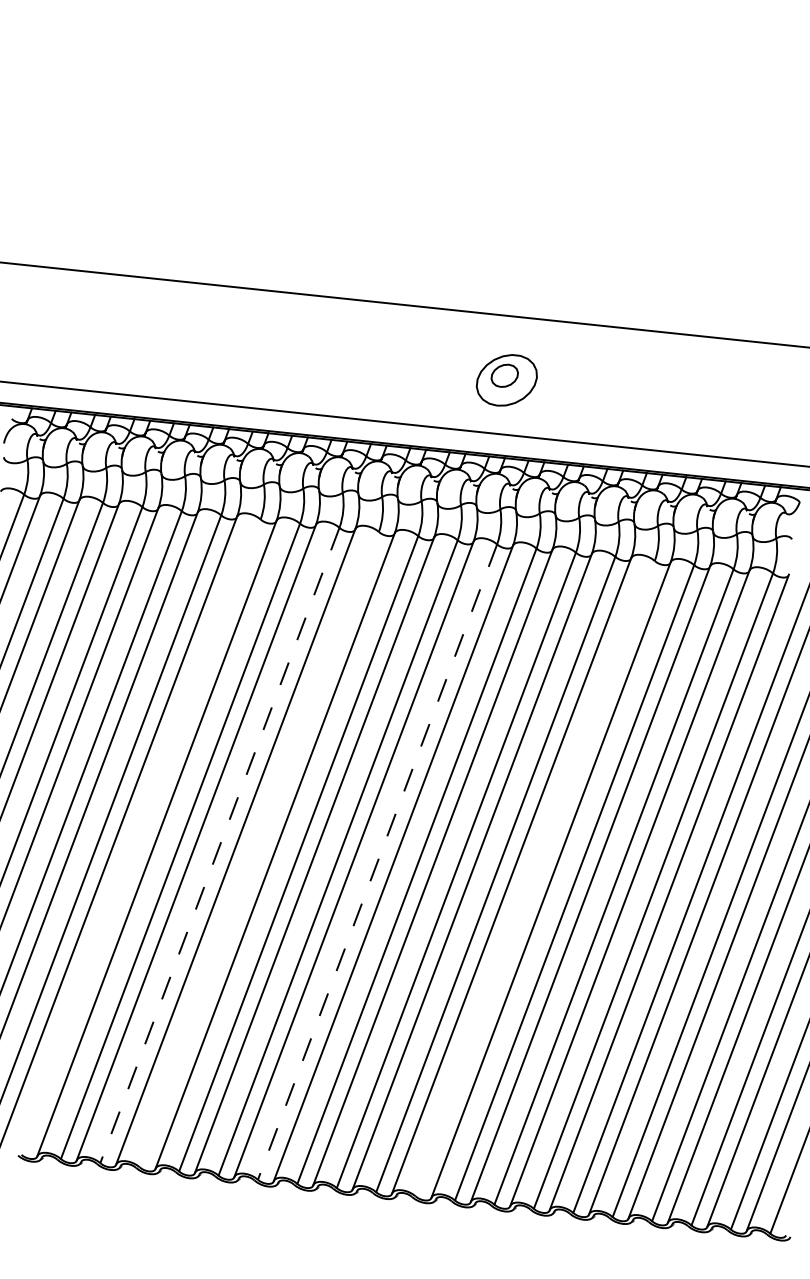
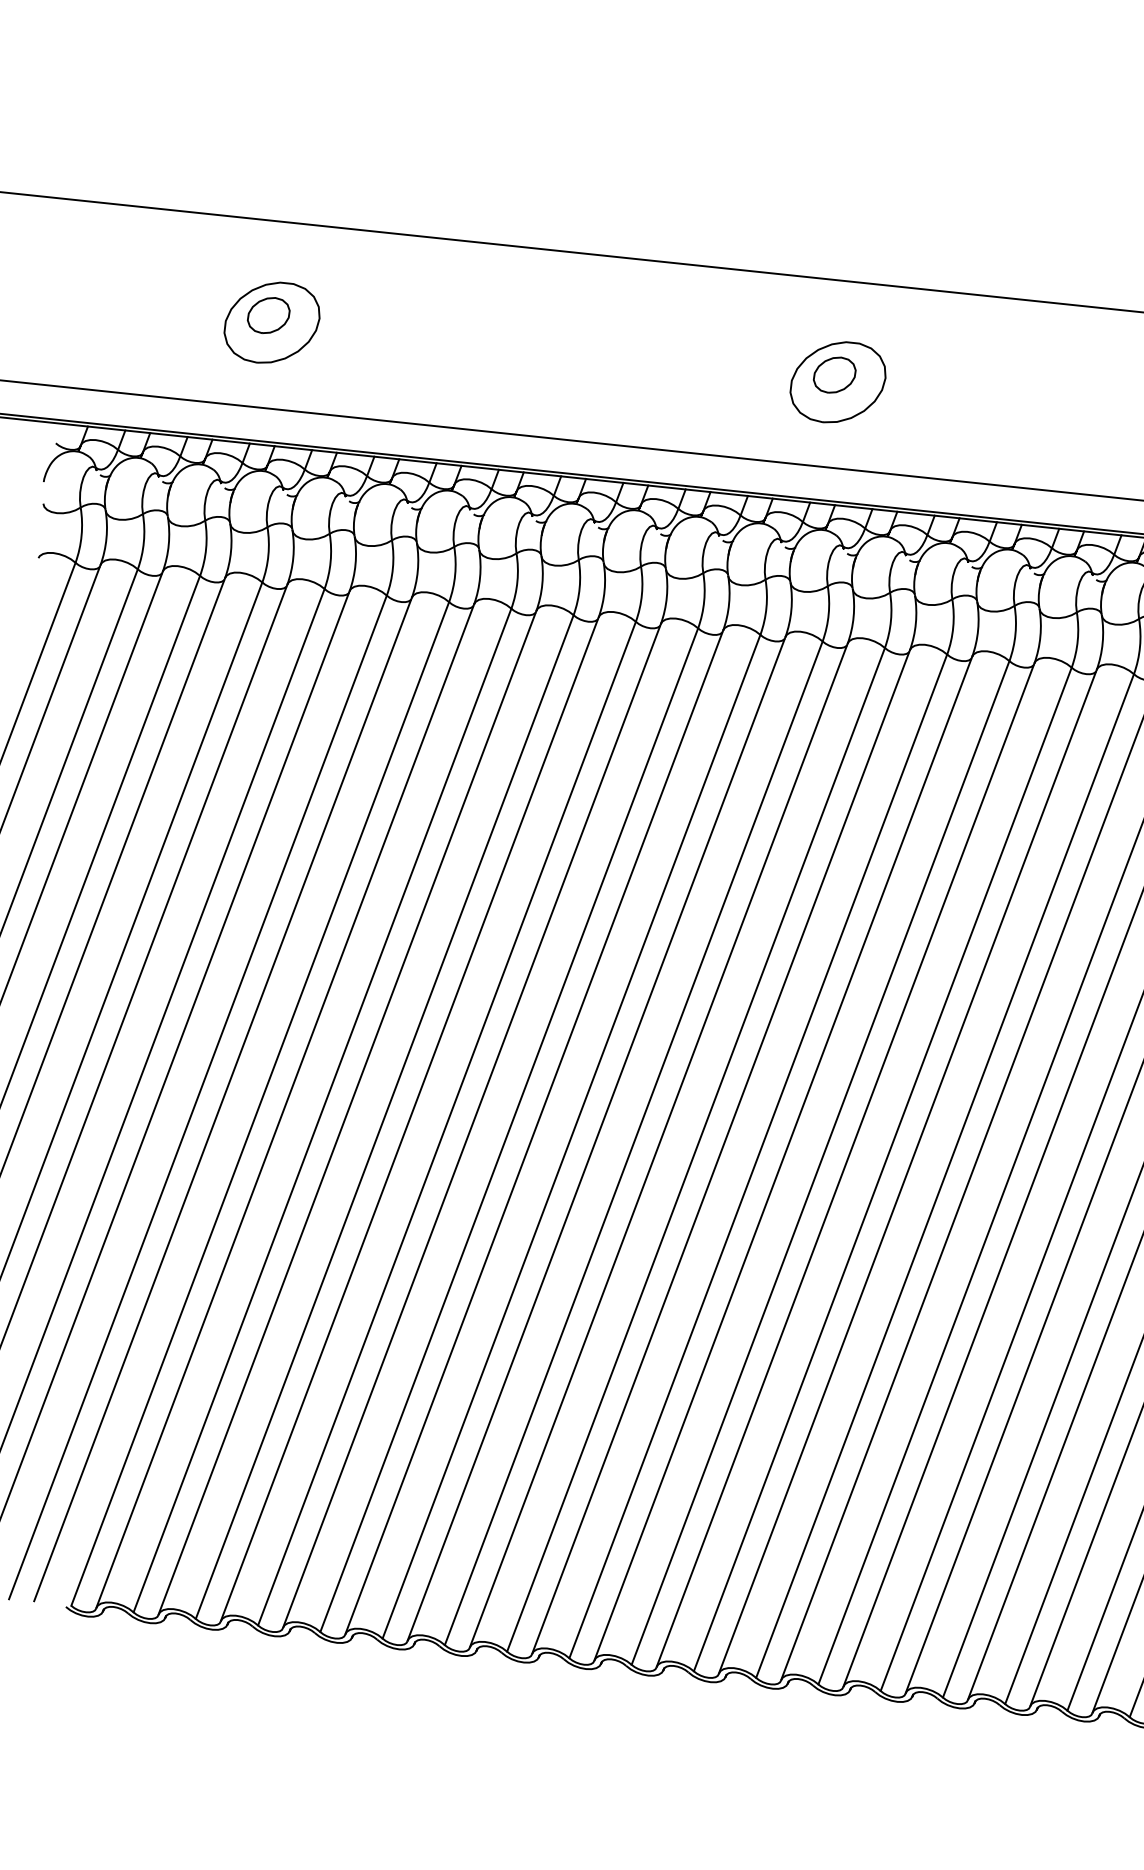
part: (148, 342) -> (271, 322), added
line: (140, 836) -> (259, 1102), added
line: (219, 845) -> (384, 1117), dashed -> solid
line: (258, 849) -> (445, 1123), added
line: (377, 862) -> (633, 1143), dashed -> solid
line: (534, 878) -> (881, 1169), added

